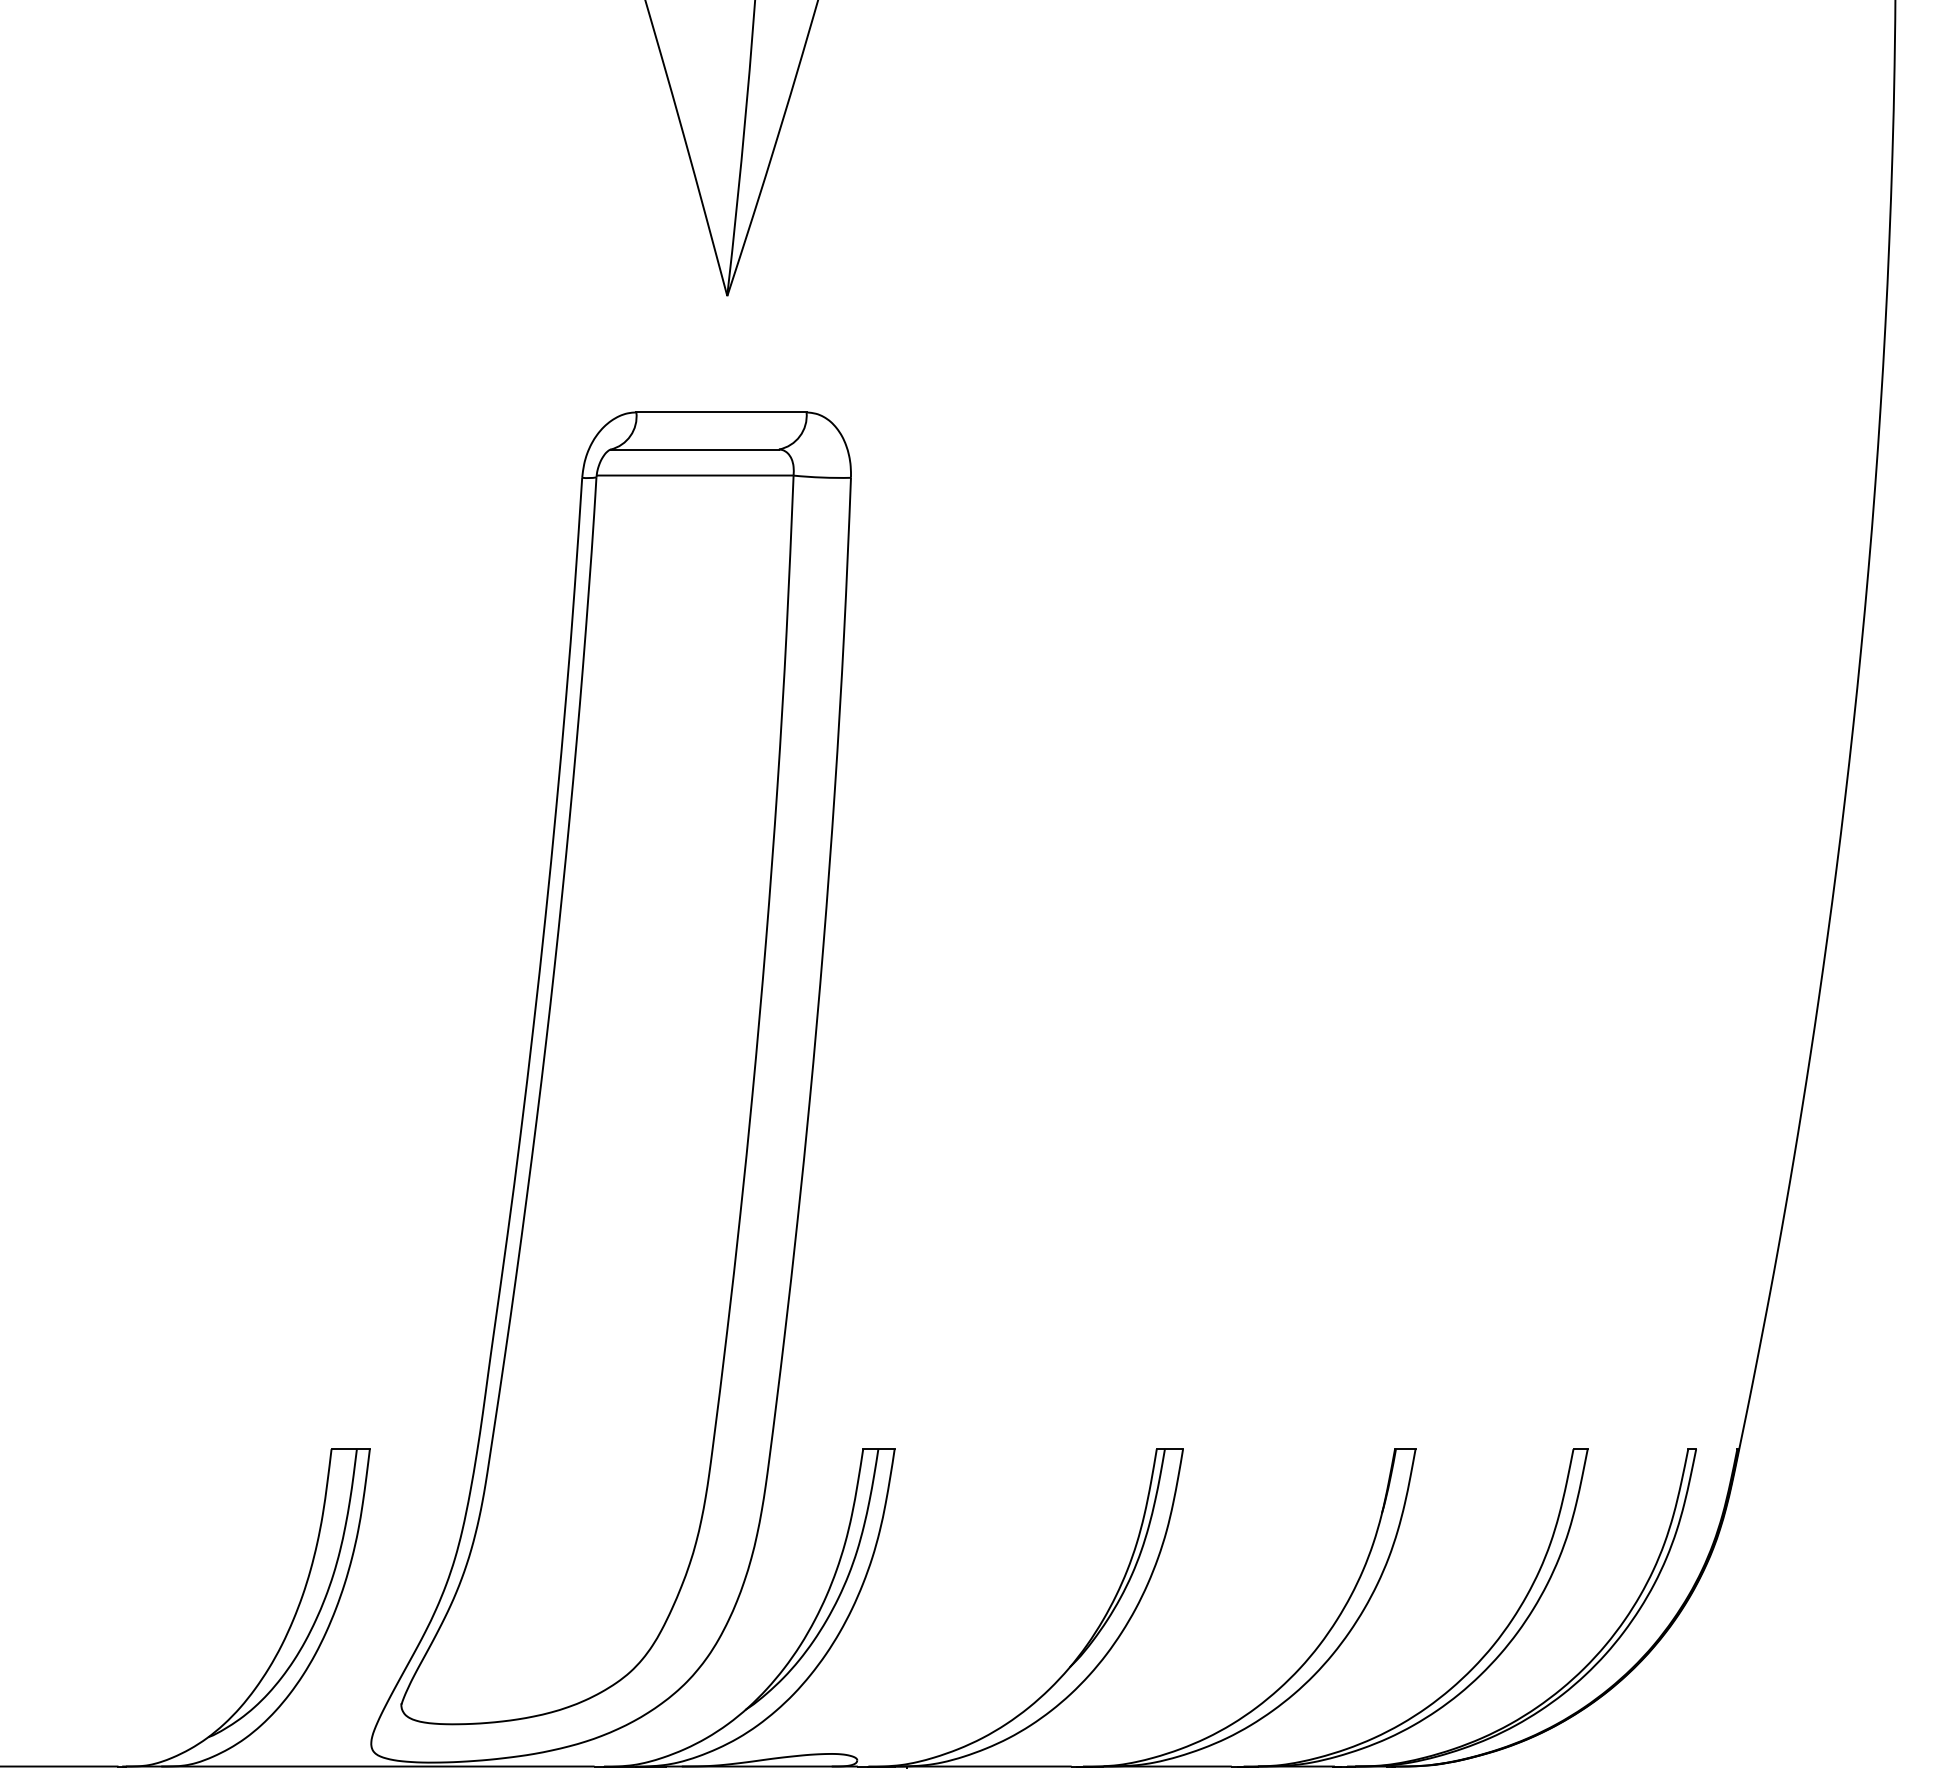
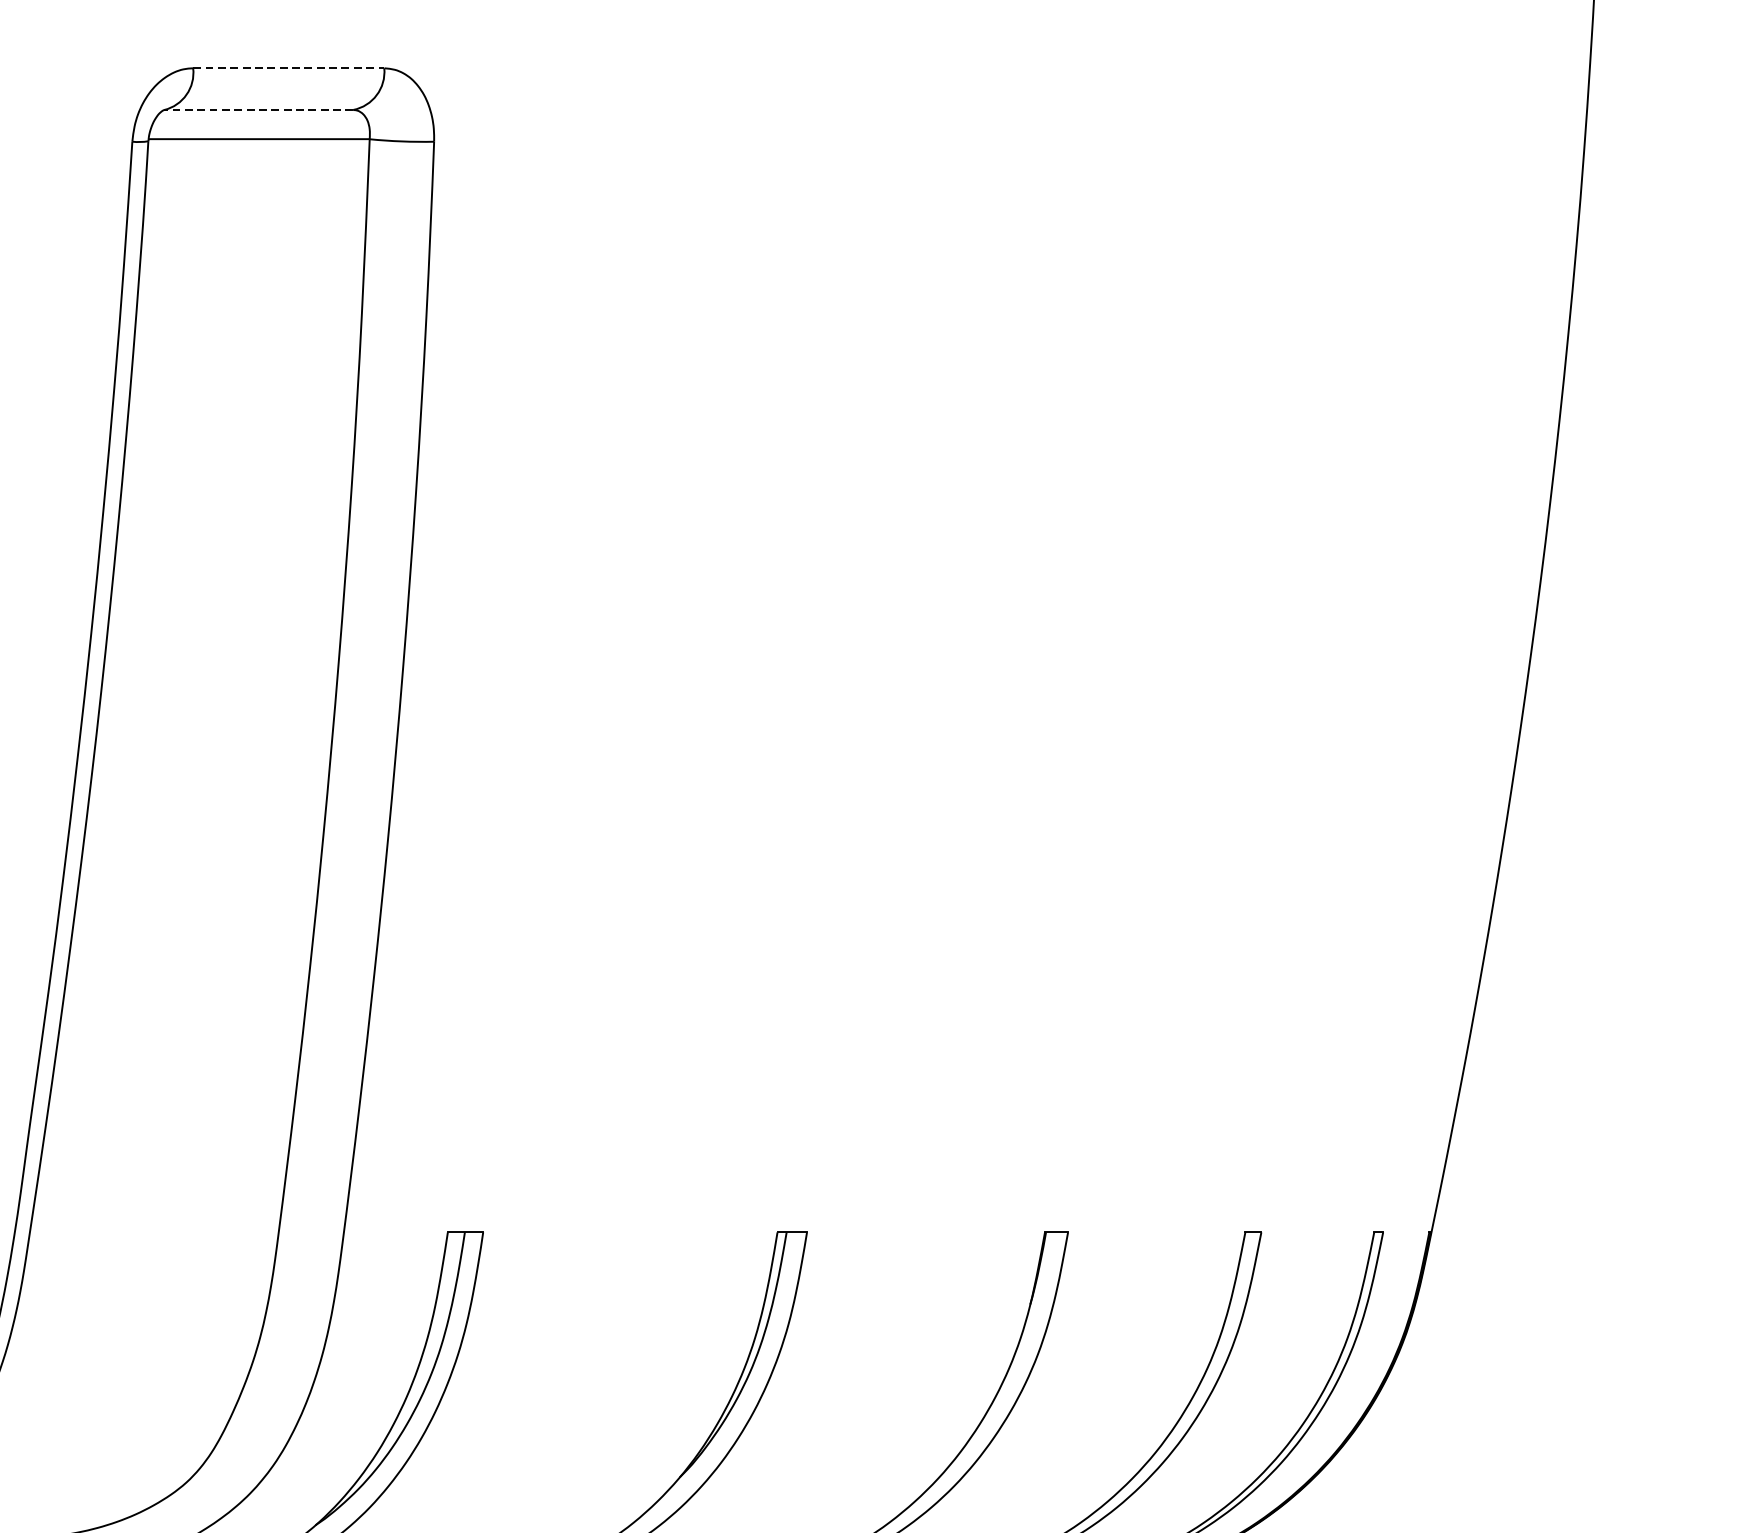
line: (722, 412) -> (289, 68), solid -> dashed
line: (694, 449) -> (258, 109), solid -> dashed

